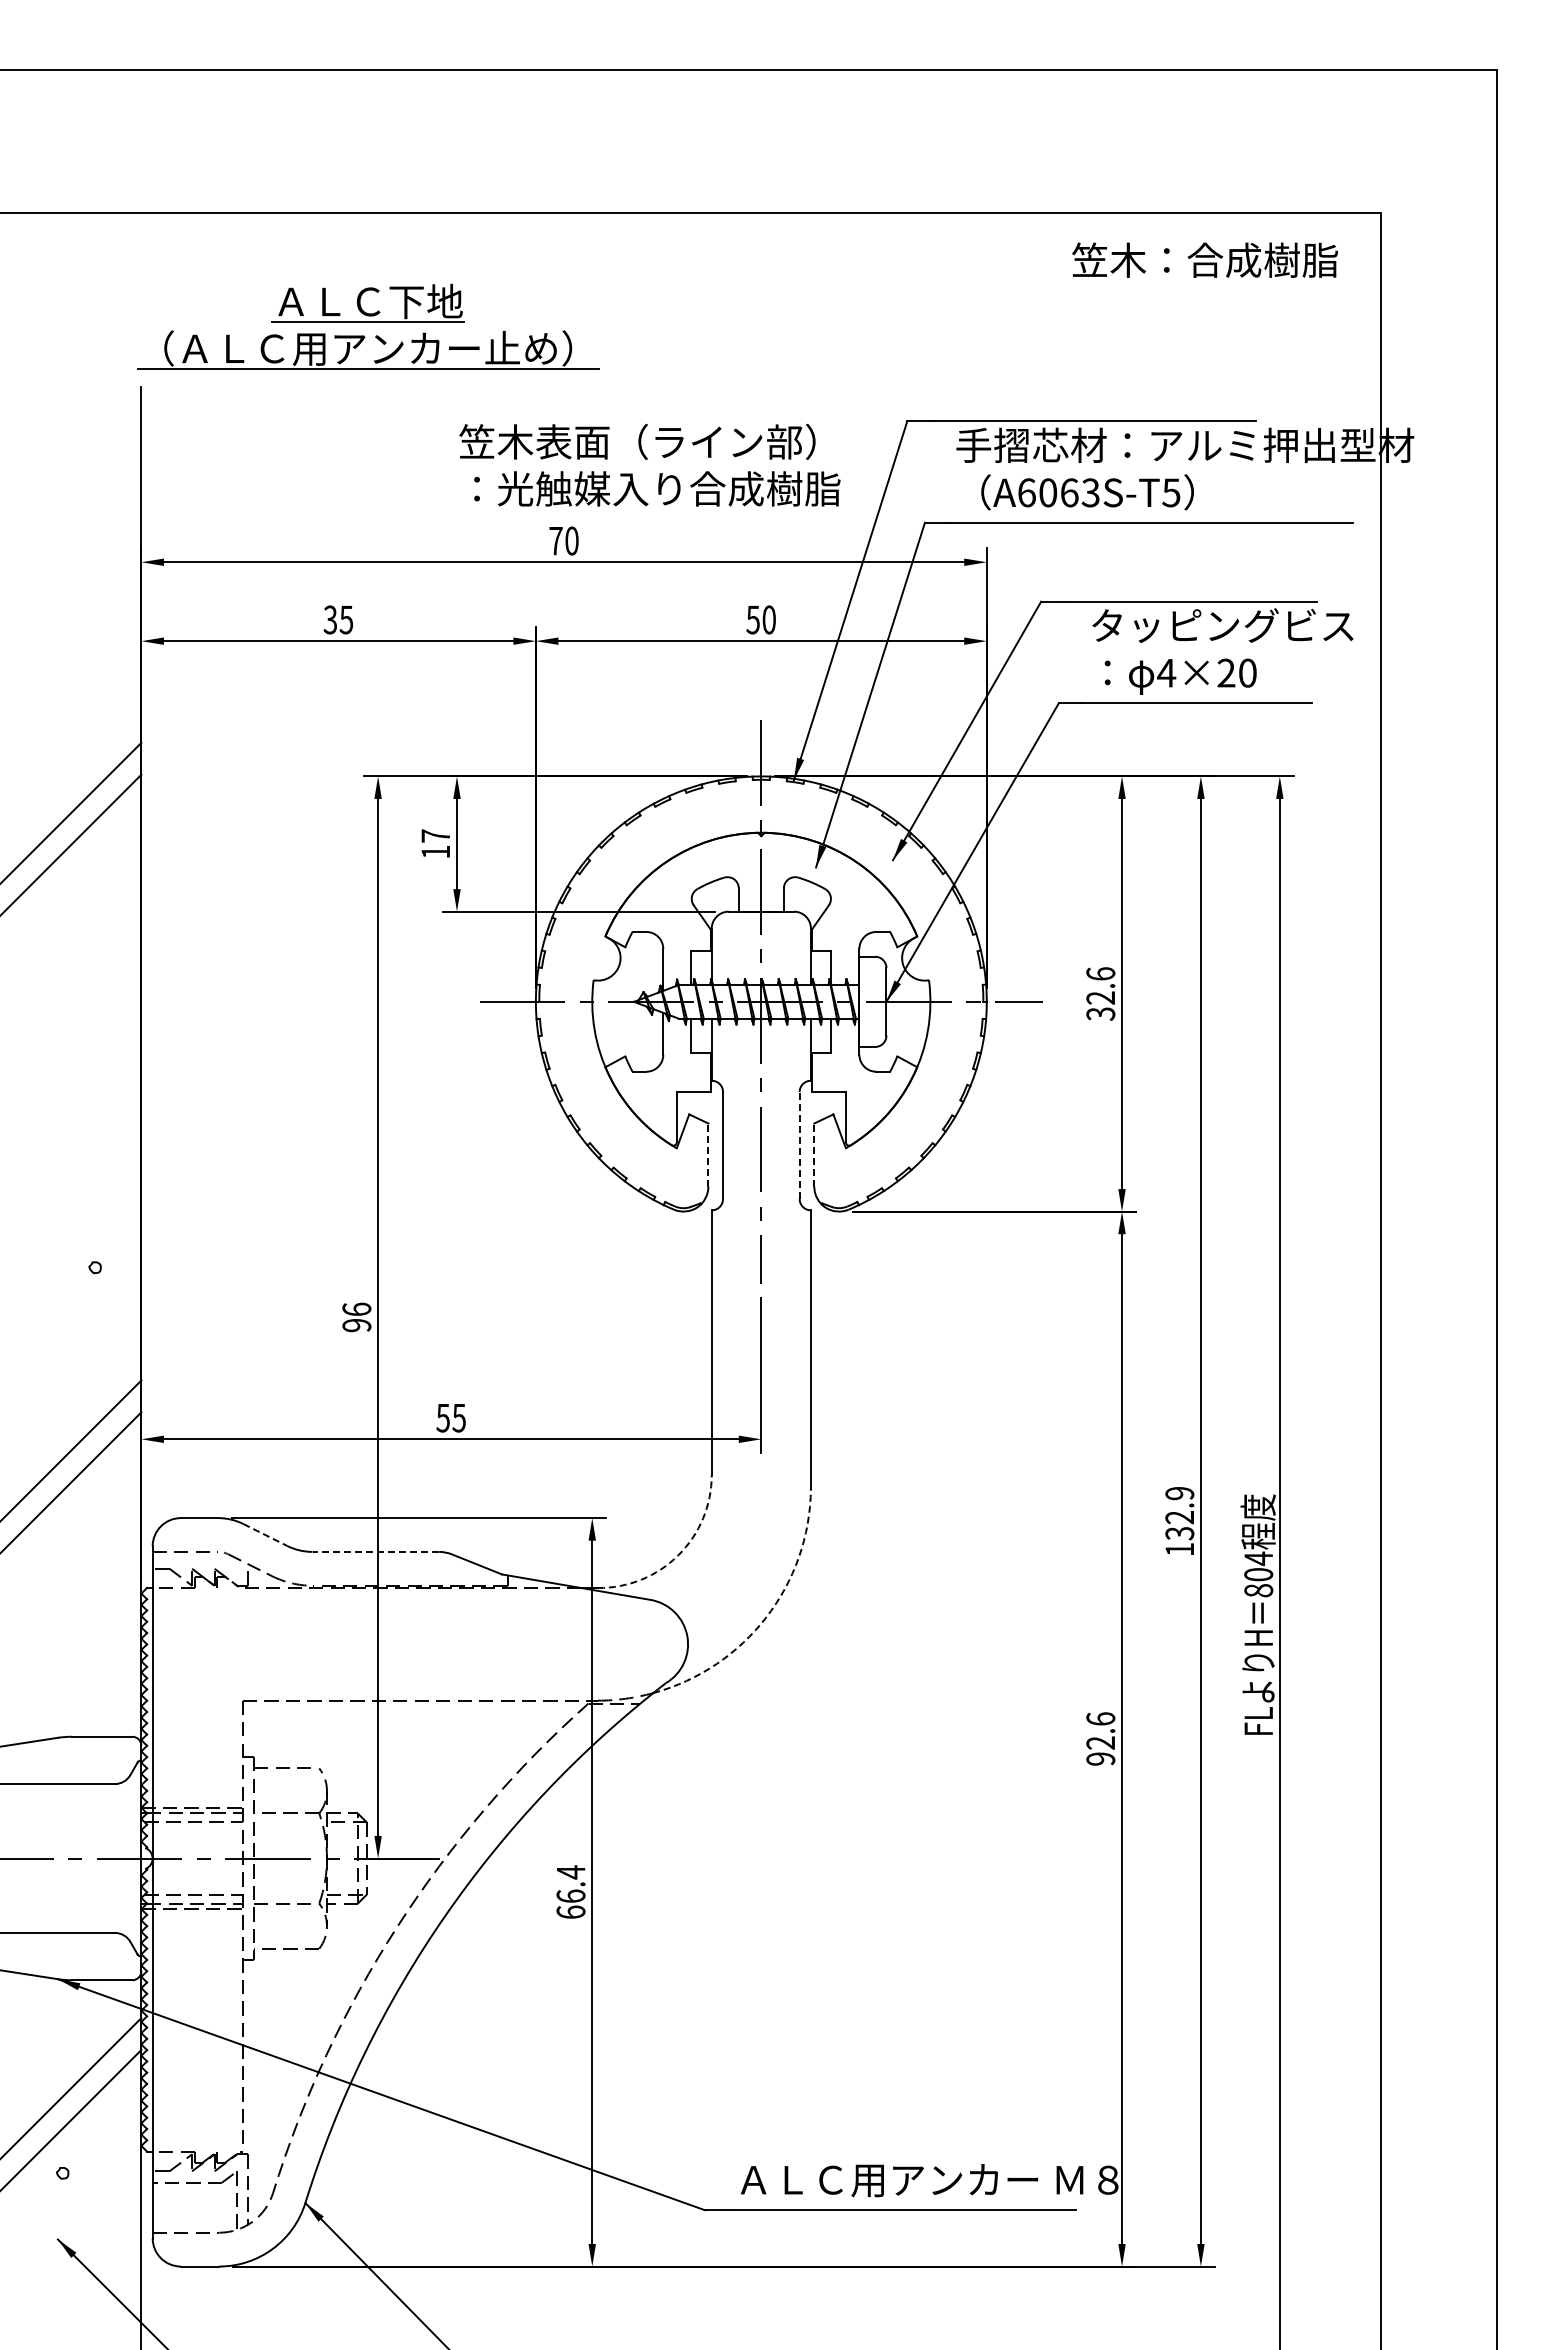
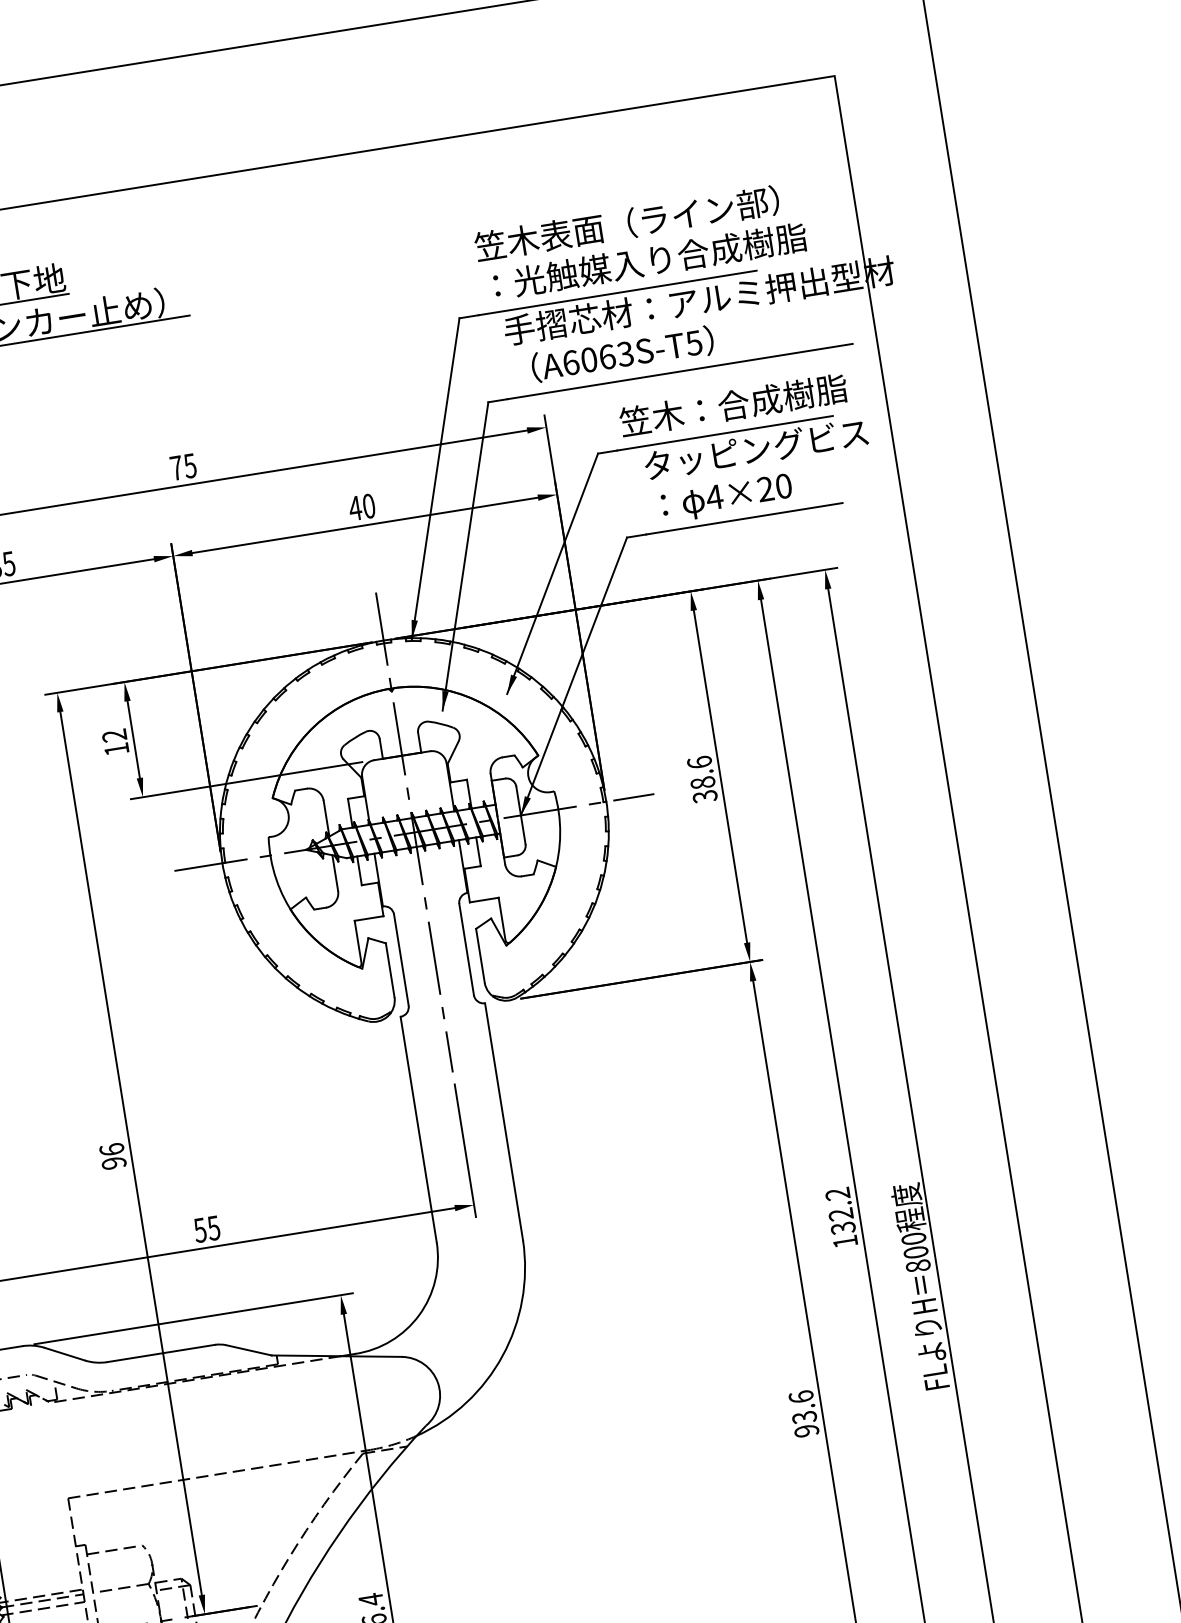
text: (1204, 259) -> (732, 404), moved
text: (649, 464) -> (640, 241), moved
text: (571, 540) -> (189, 465), 70 -> 75
text: (753, 619) -> (355, 507), 50 -> 40
text: (435, 835) -> (114, 735), 17 -> 12
text: (1100, 997) -> (702, 782), 32.6 -> 38.6
line: (799, 1145) -> (466, 949), dashed -> solid
line: (708, 1155) -> (390, 970), dashed -> solid
line: (814, 1155) -> (480, 956), dashed -> solid
text: (1179, 1493) -> (837, 1194), 132.9 -> 132.2
line: (265, 1535) -> (64, 1354), dashed -> solid
line: (375, 1551) -> (160, 1353), dashed -> solid
arc: (678, 1555) -> (419, 1315), dashed -> solid
text: (1258, 1558) -> (913, 1238), 804 -> 800
arc: (766, 1617) -> (502, 1356), dashed -> solid
text: (1100, 1742) -> (804, 1416), 92.6 -> 93.6

